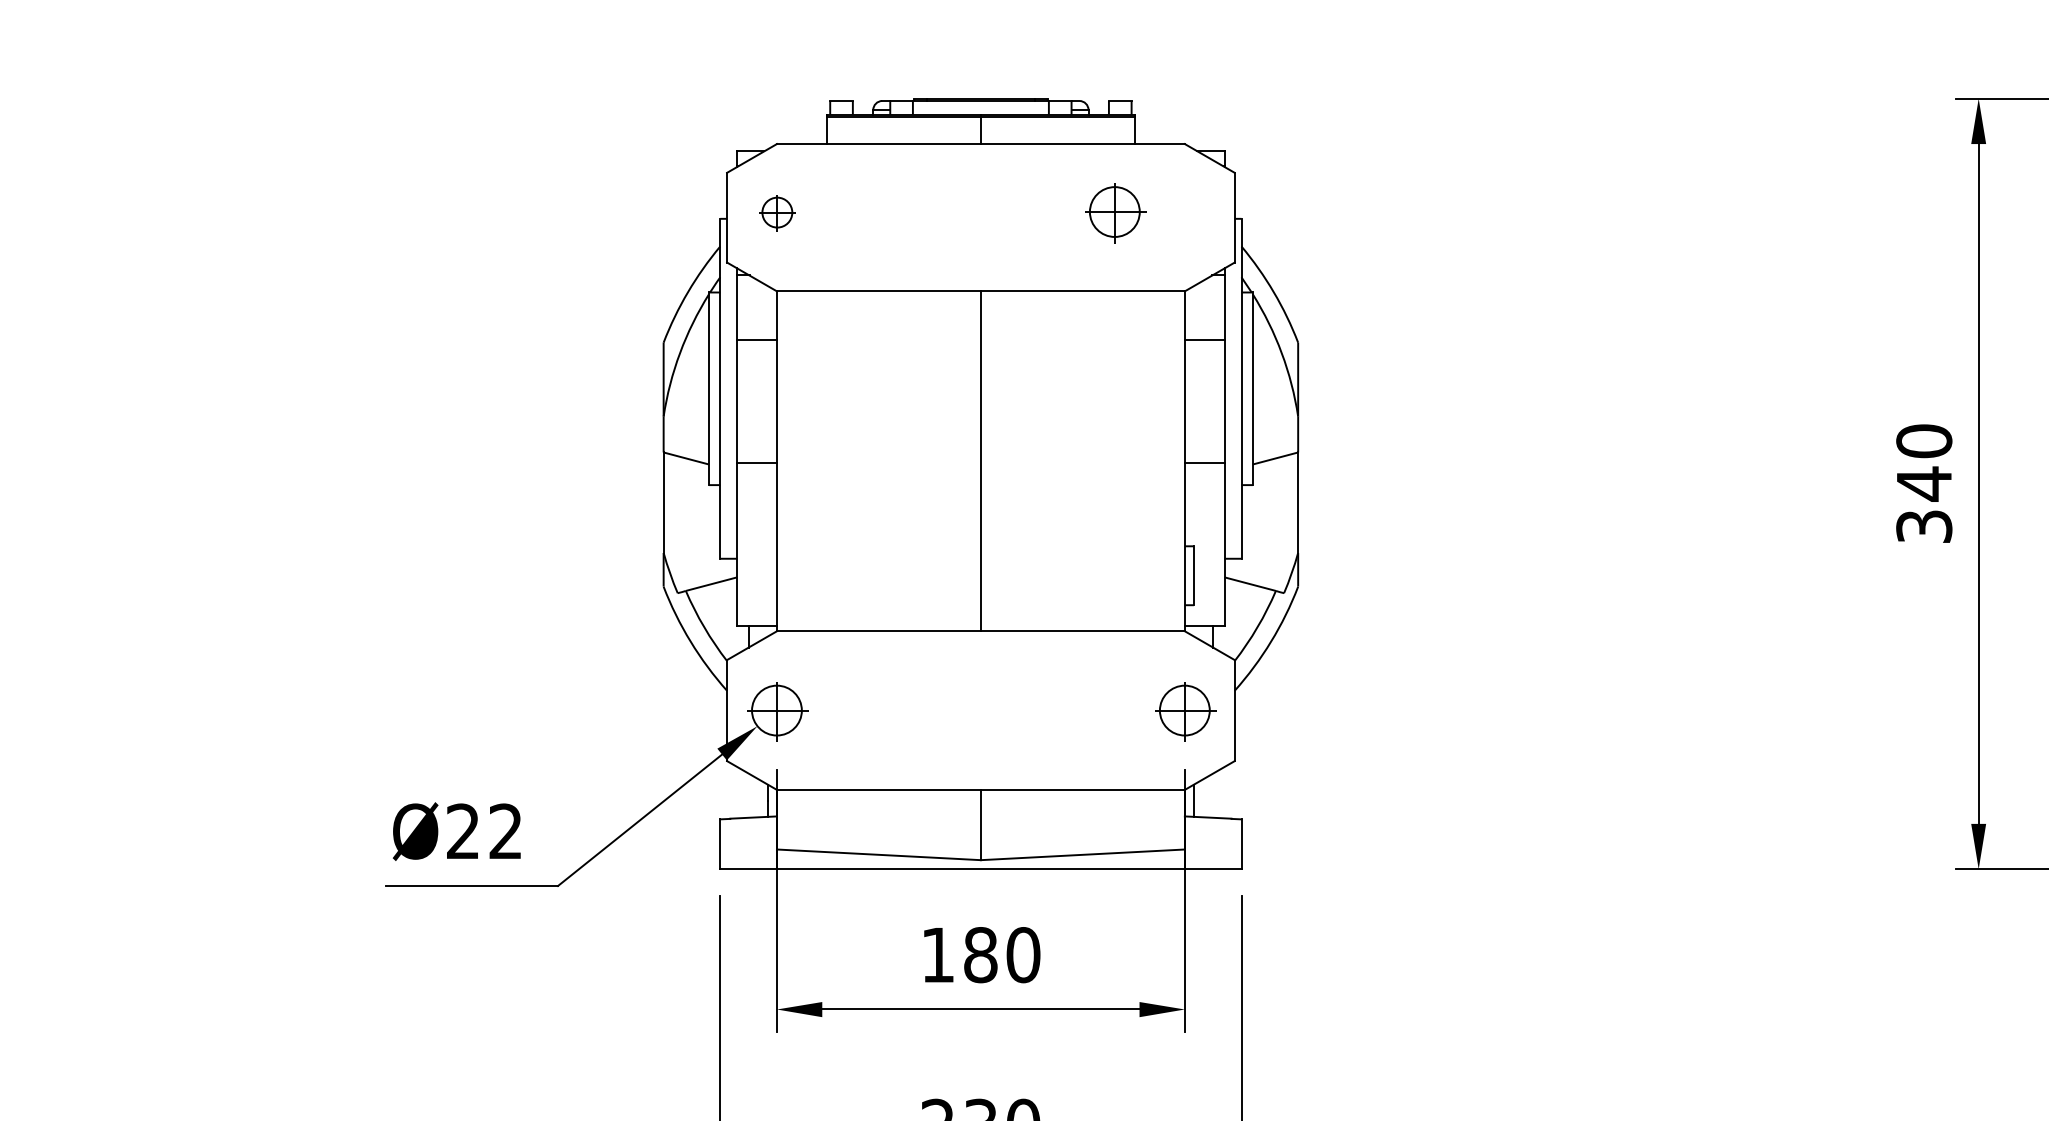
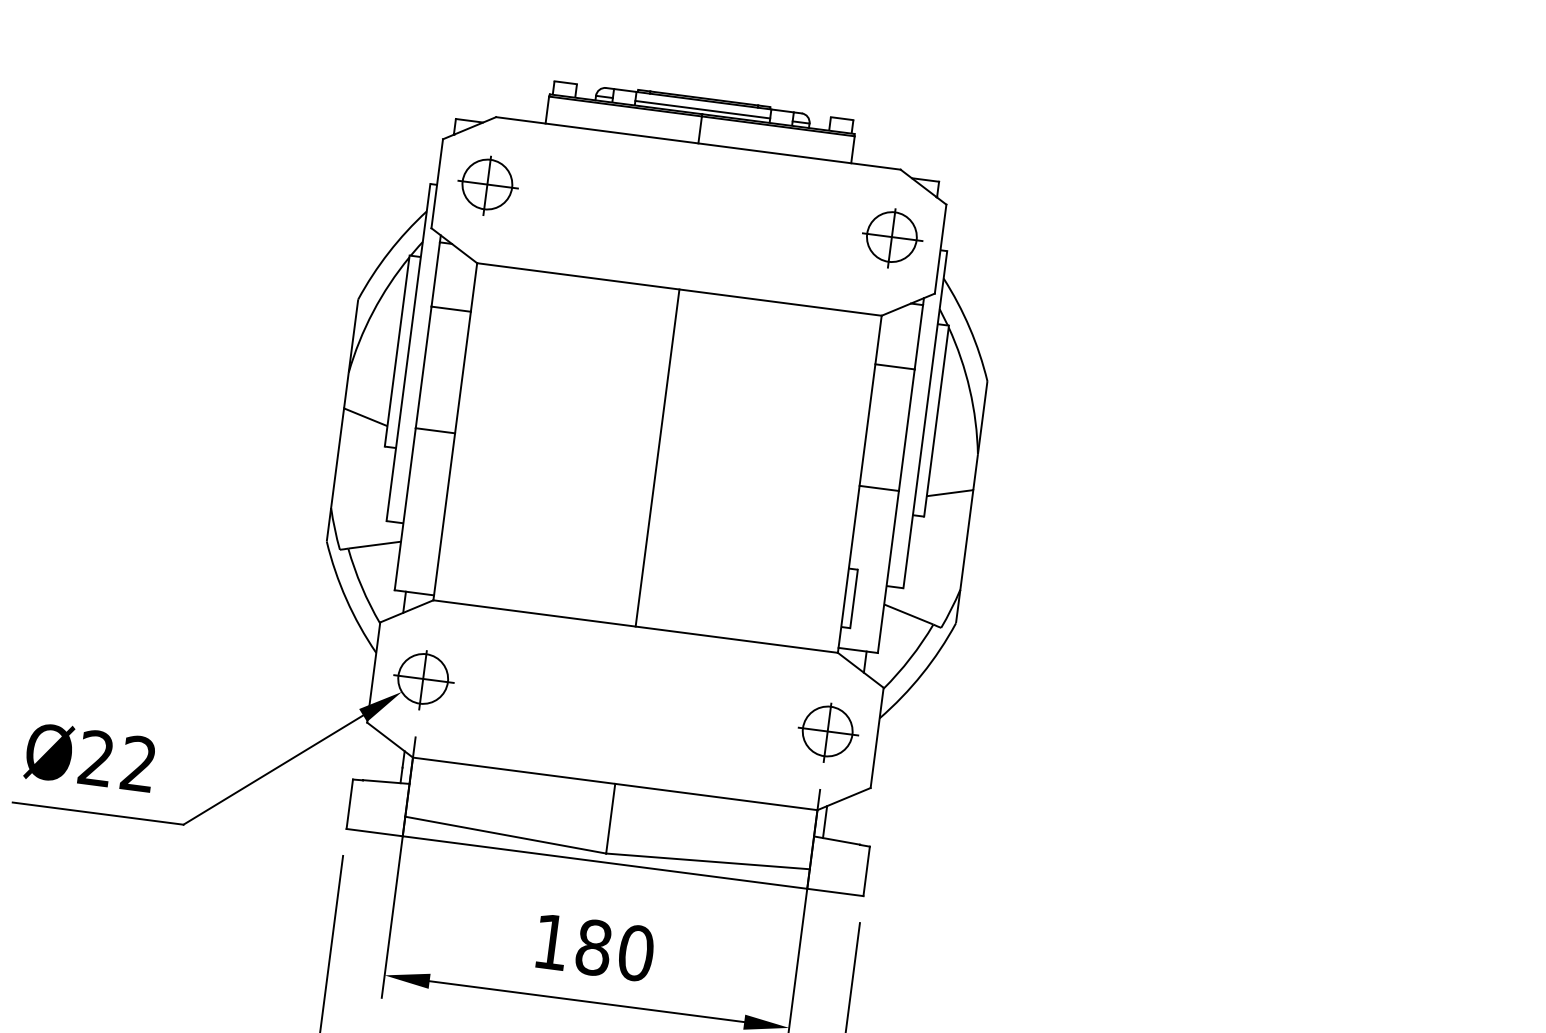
line: (980, 110) -> (702, 110), added
part: (777, 213) -> (487, 186), size x1.67
part: (1115, 213) -> (892, 238), moved

